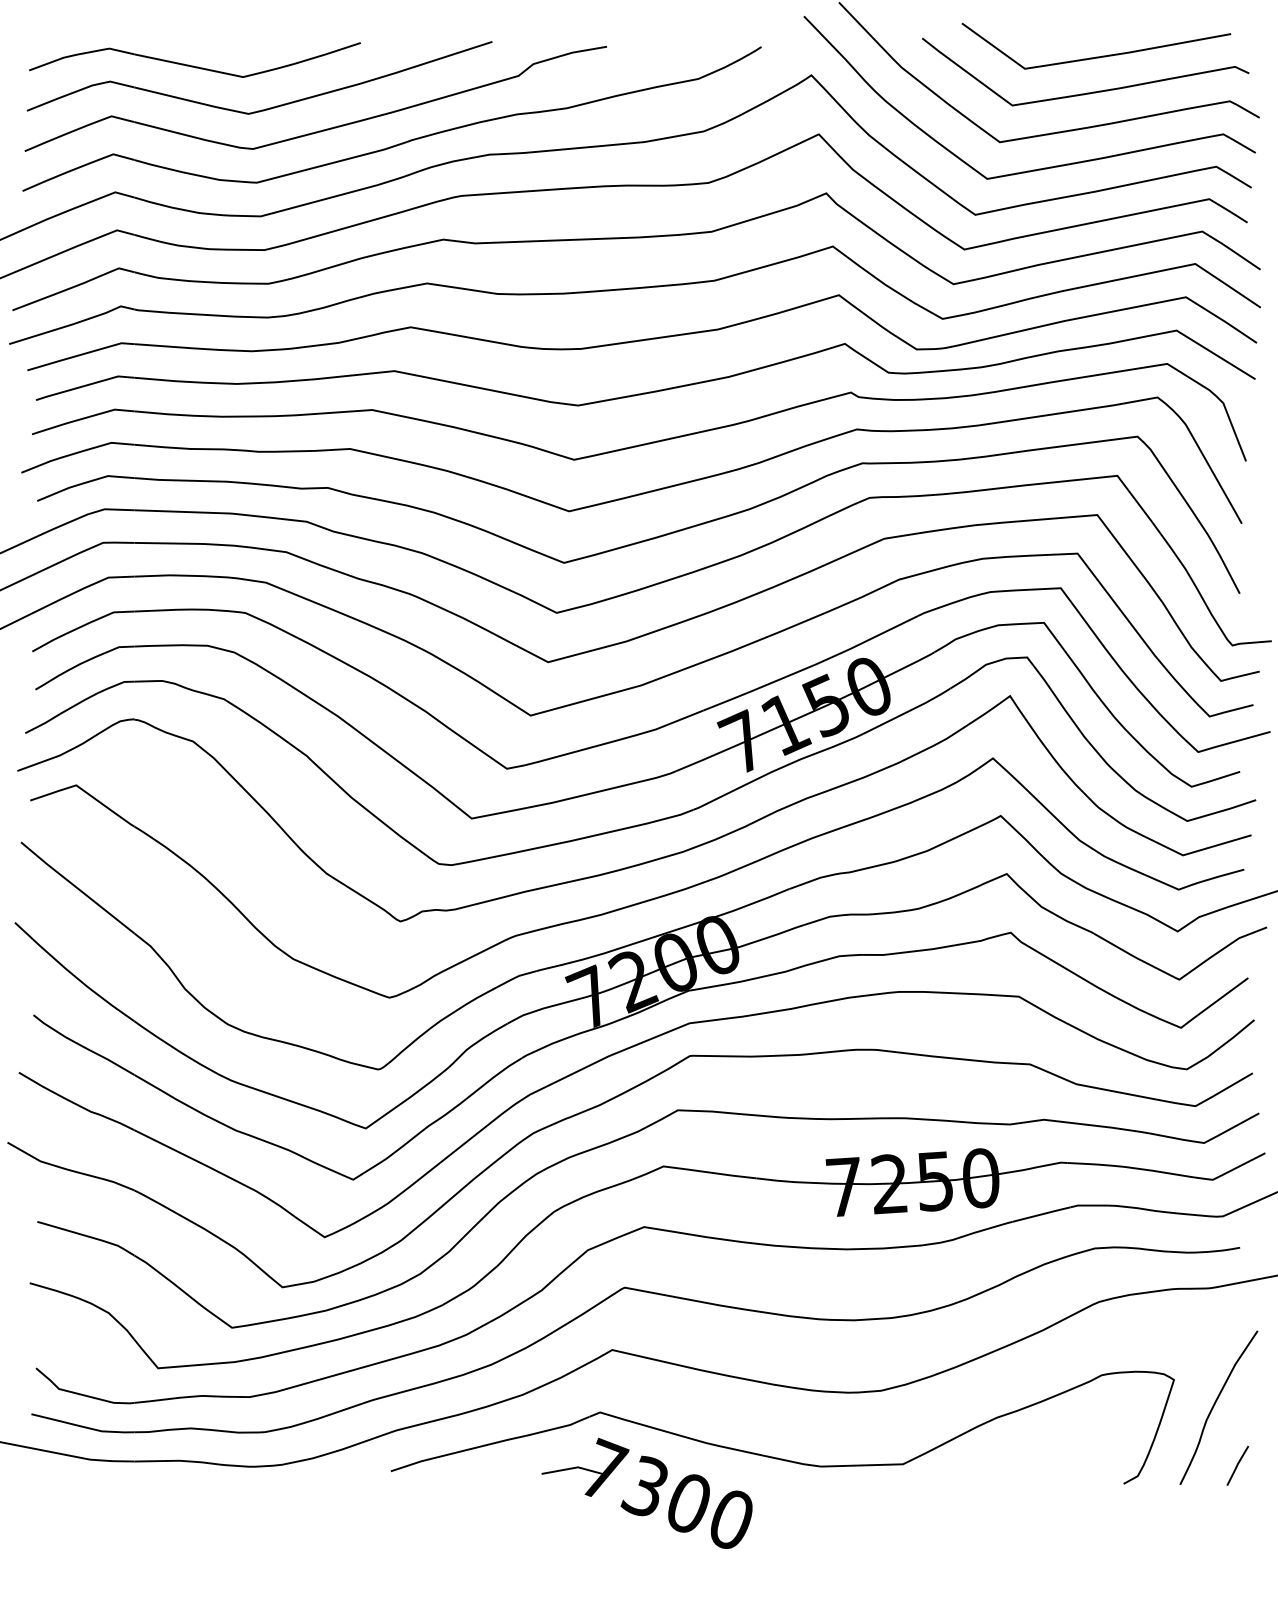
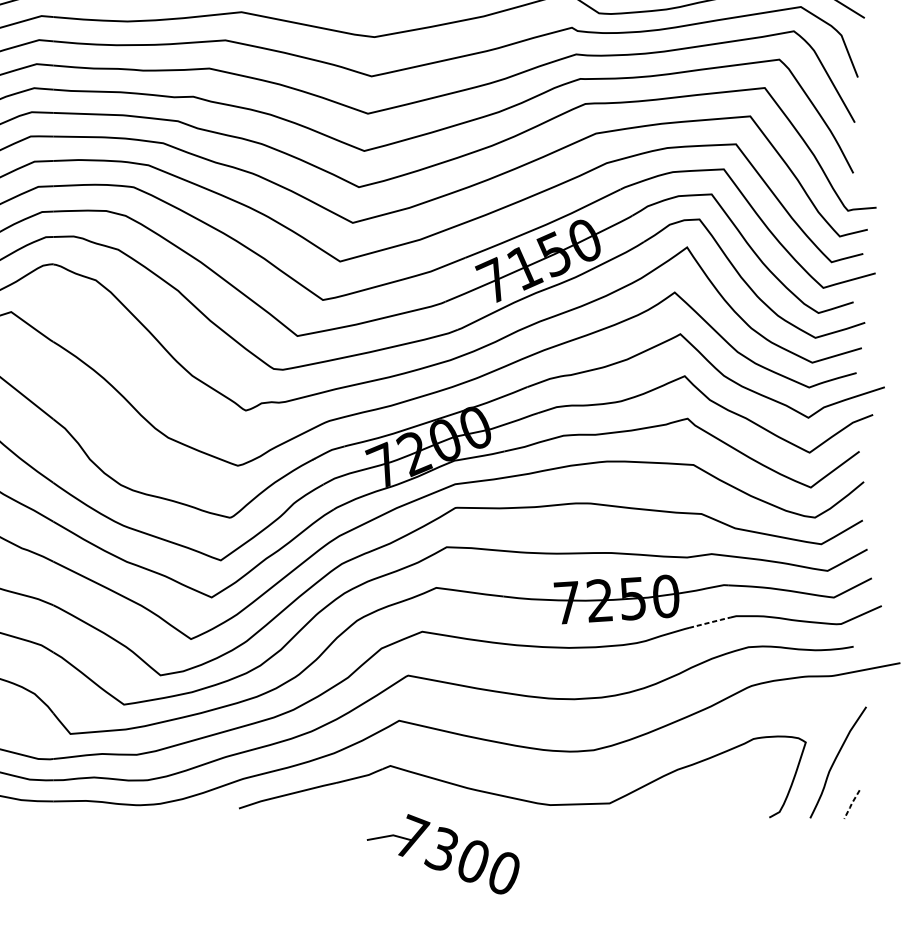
line: (1042, 1214) -> (710, 622), solid -> dashed
line: (1236, 1466) -> (851, 805), solid -> dashed
part: (646, 1492) -> (442, 853), moved

